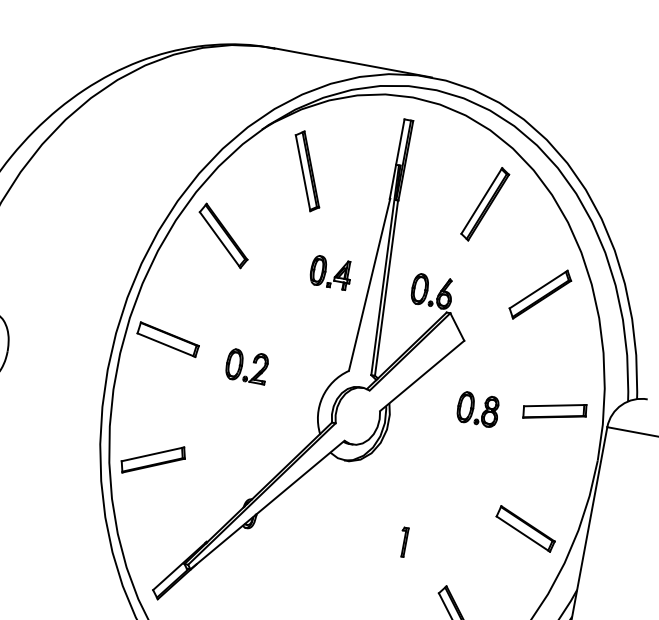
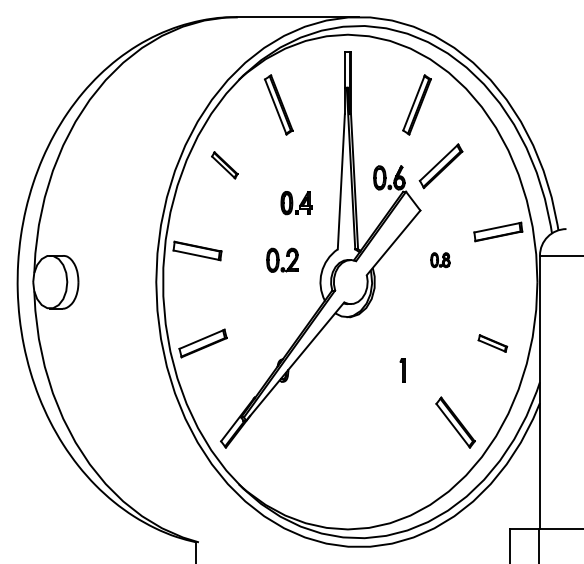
part: (223, 236) -> (224, 165), size x0.6
part: (330, 273) -> (296, 203), moved
part: (539, 294) -> (440, 166), moved
part: (247, 365) -> (282, 259), moved
part: (478, 408) -> (440, 259), size x0.6
part: (555, 410) -> (498, 231), moved
part: (525, 528) -> (492, 343), size x0.6

